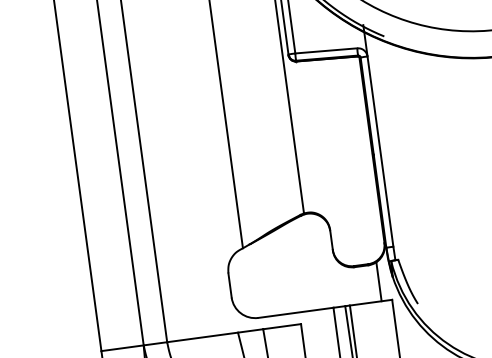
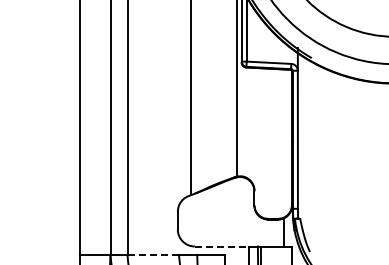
line: (296, 312) -> (222, 246), solid -> dashed
line: (203, 338) -> (153, 255), solid -> dashed

